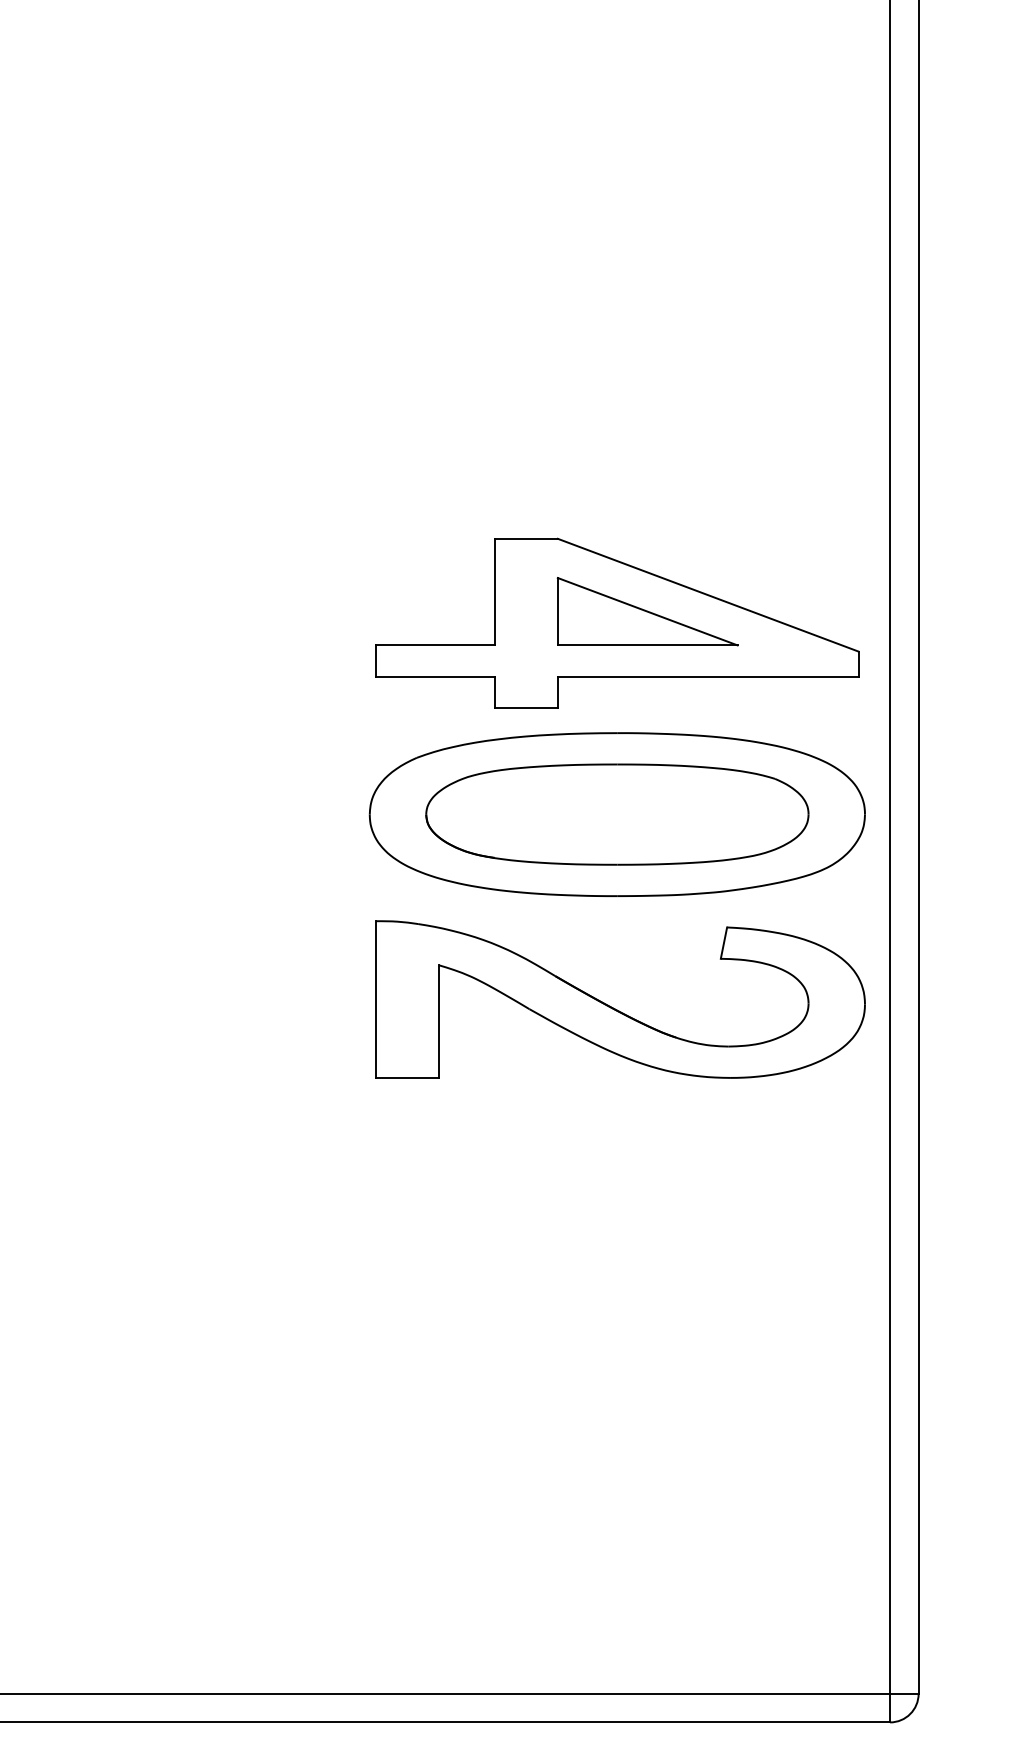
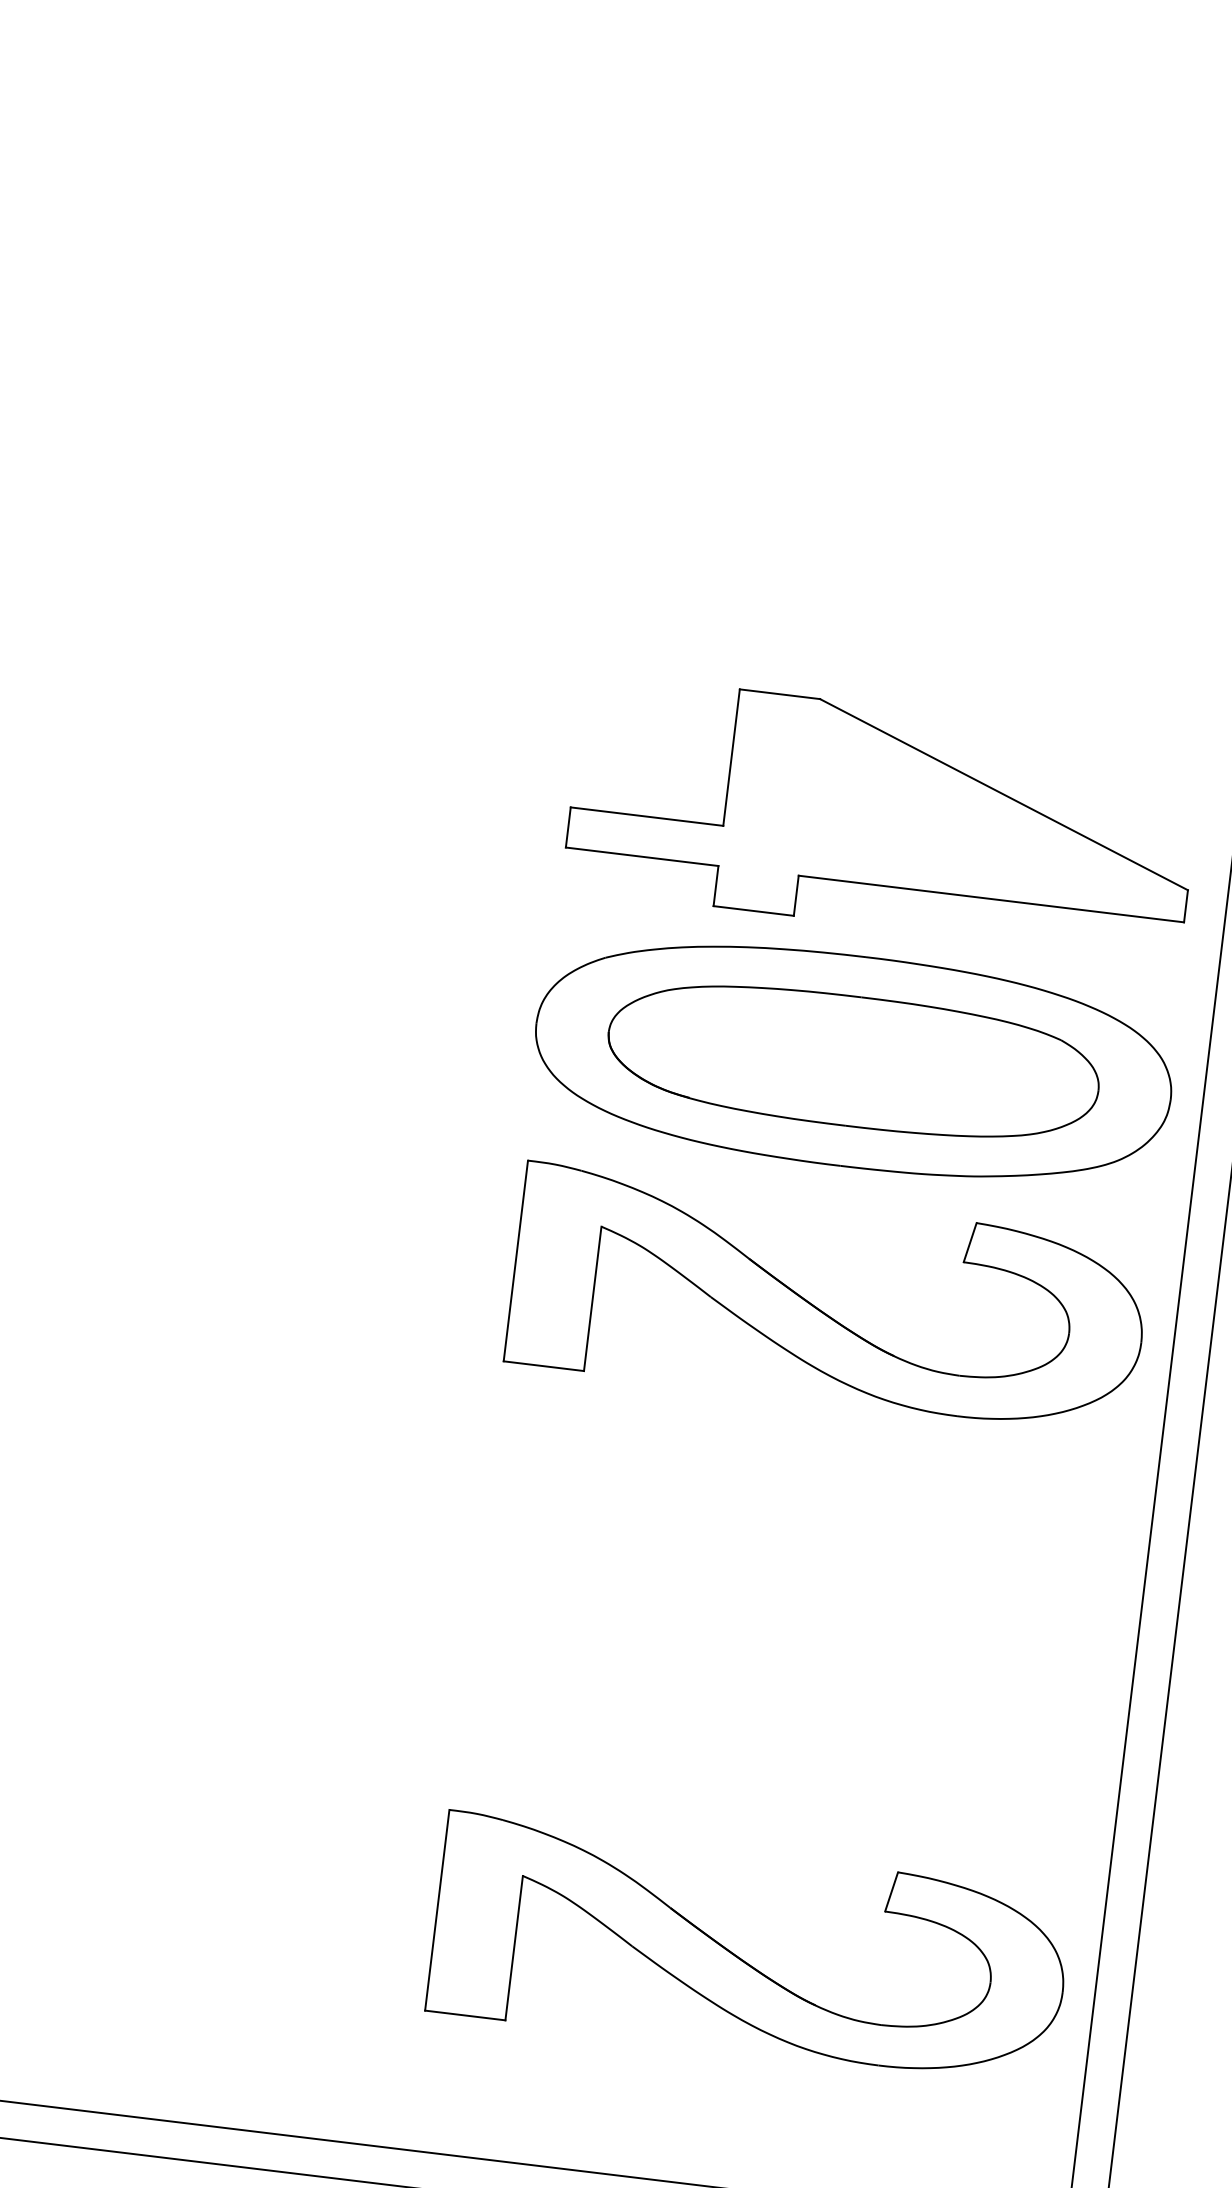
part: (647, 611) -> (923, 806), removed
part: (615, 1515) -> (742, 1958), added

